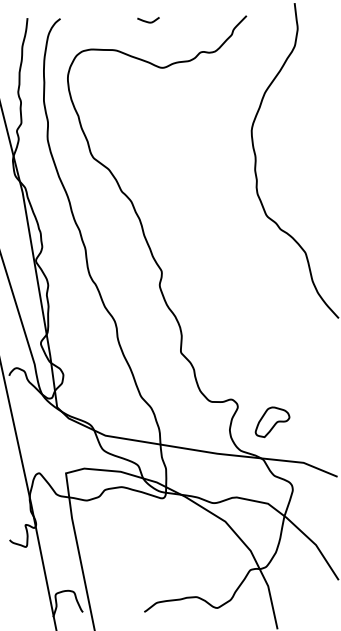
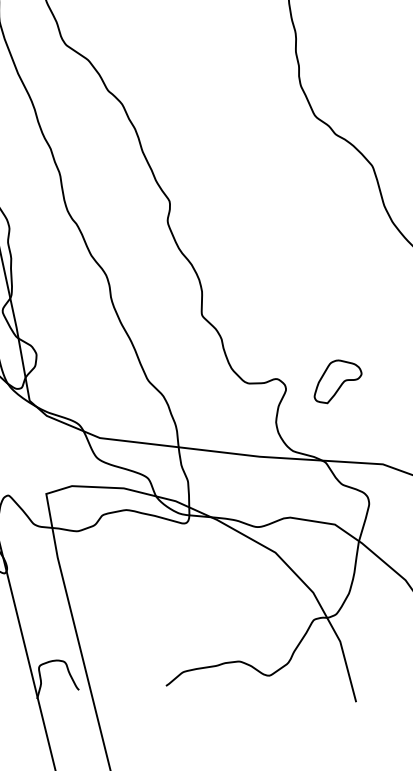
part: (272, 422) -> (337, 381), moved

